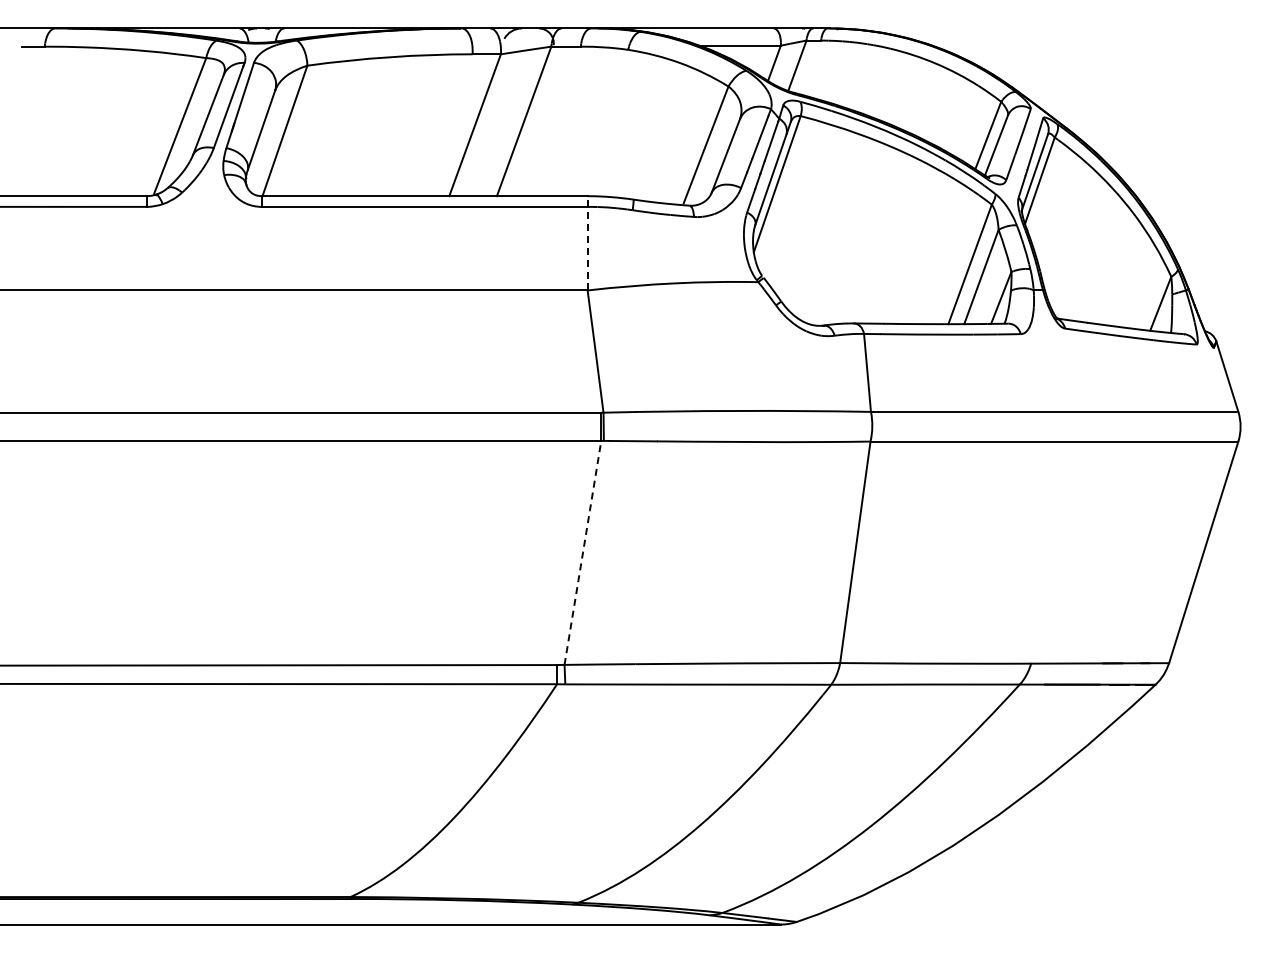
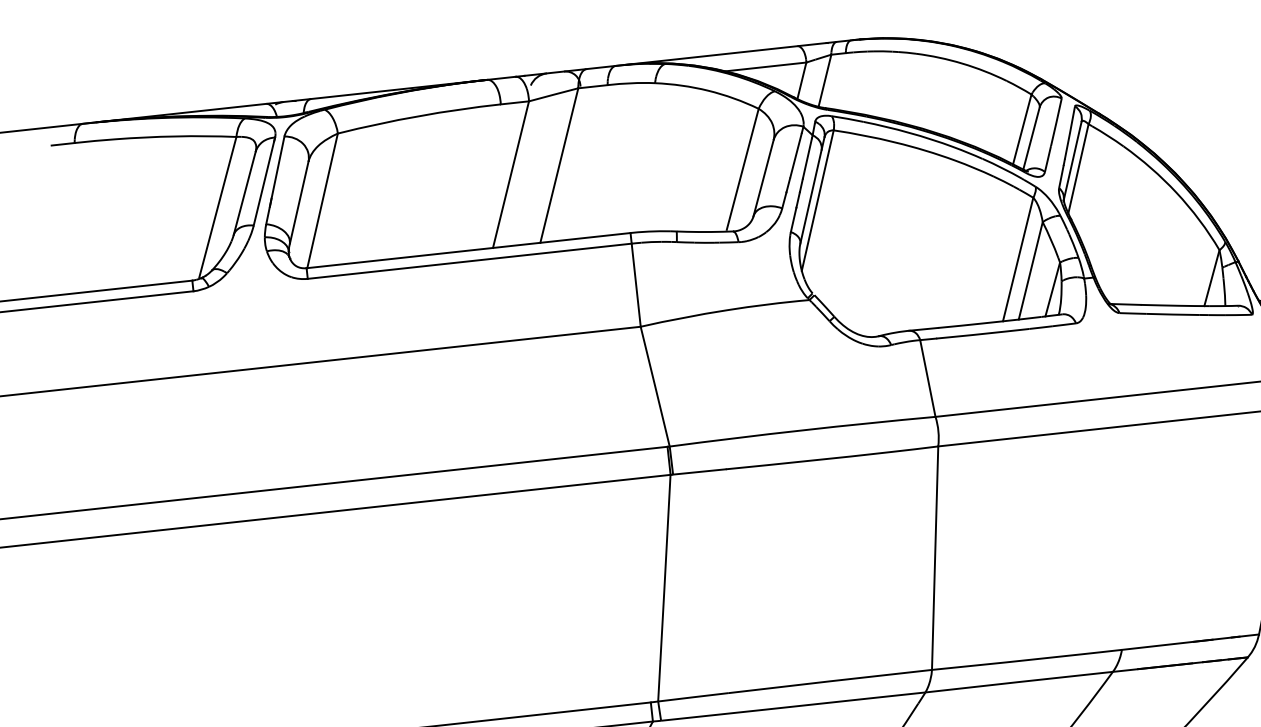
line: (587, 242) -> (635, 279), dashed -> solid
arc: (582, 552) -> (663, 587), dashed -> solid

